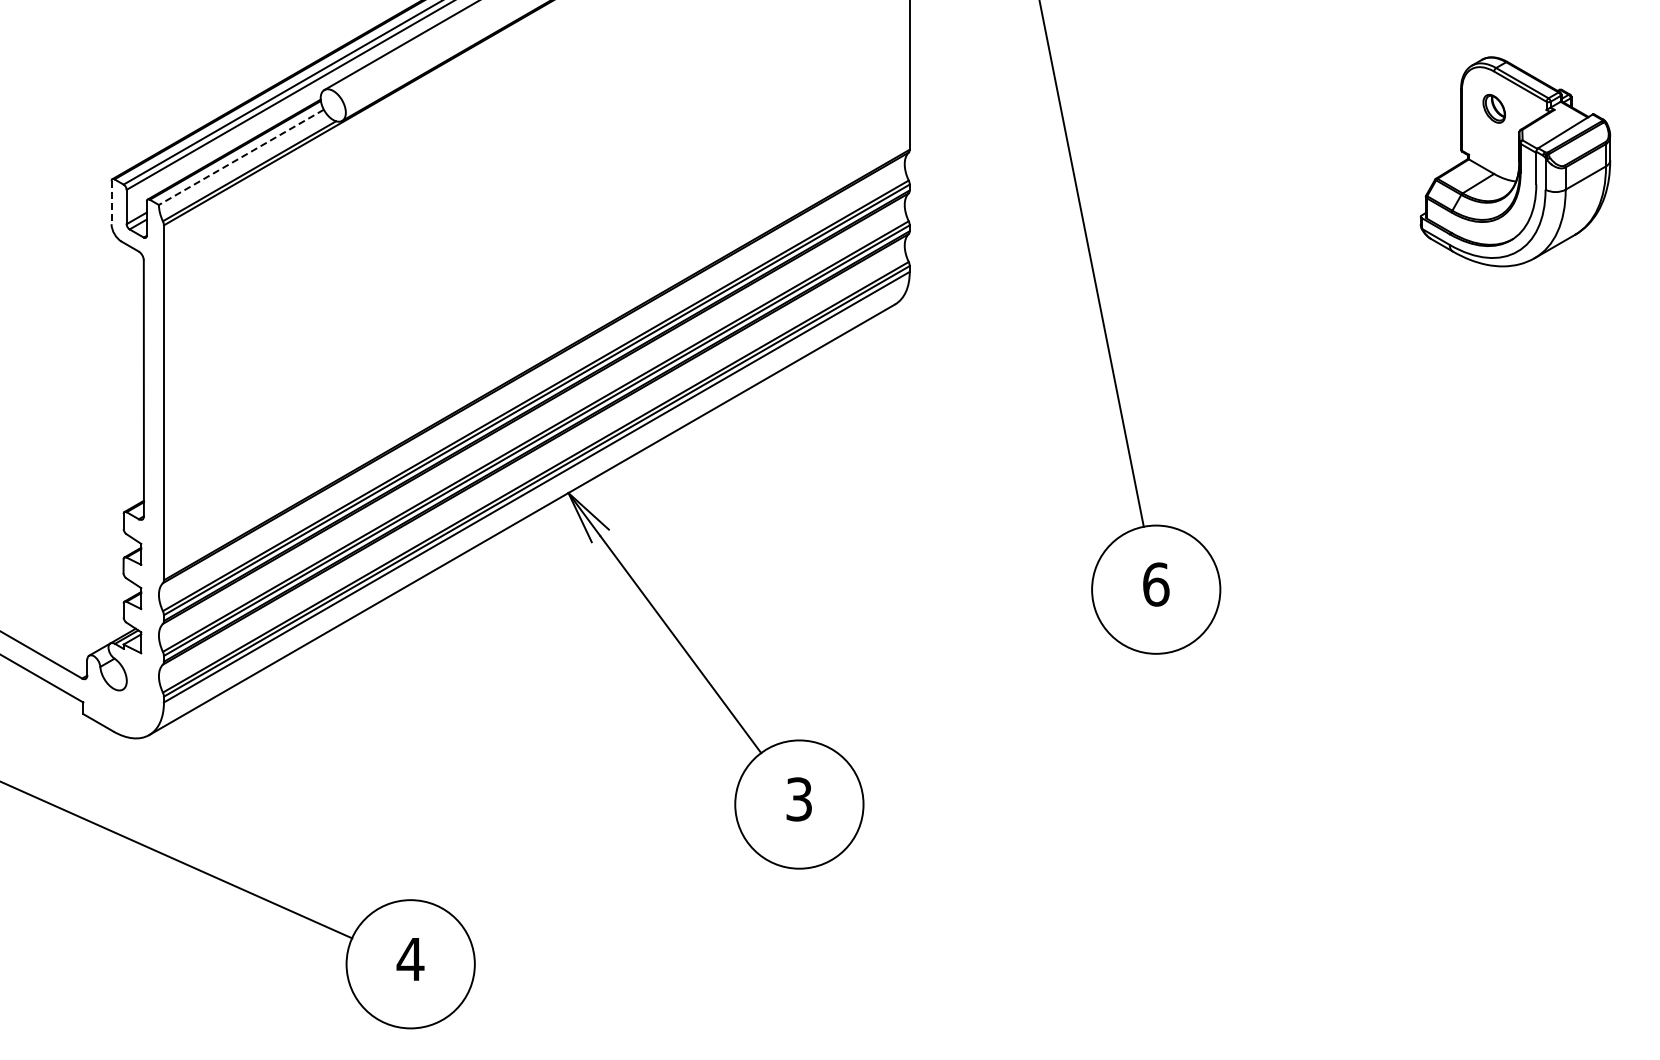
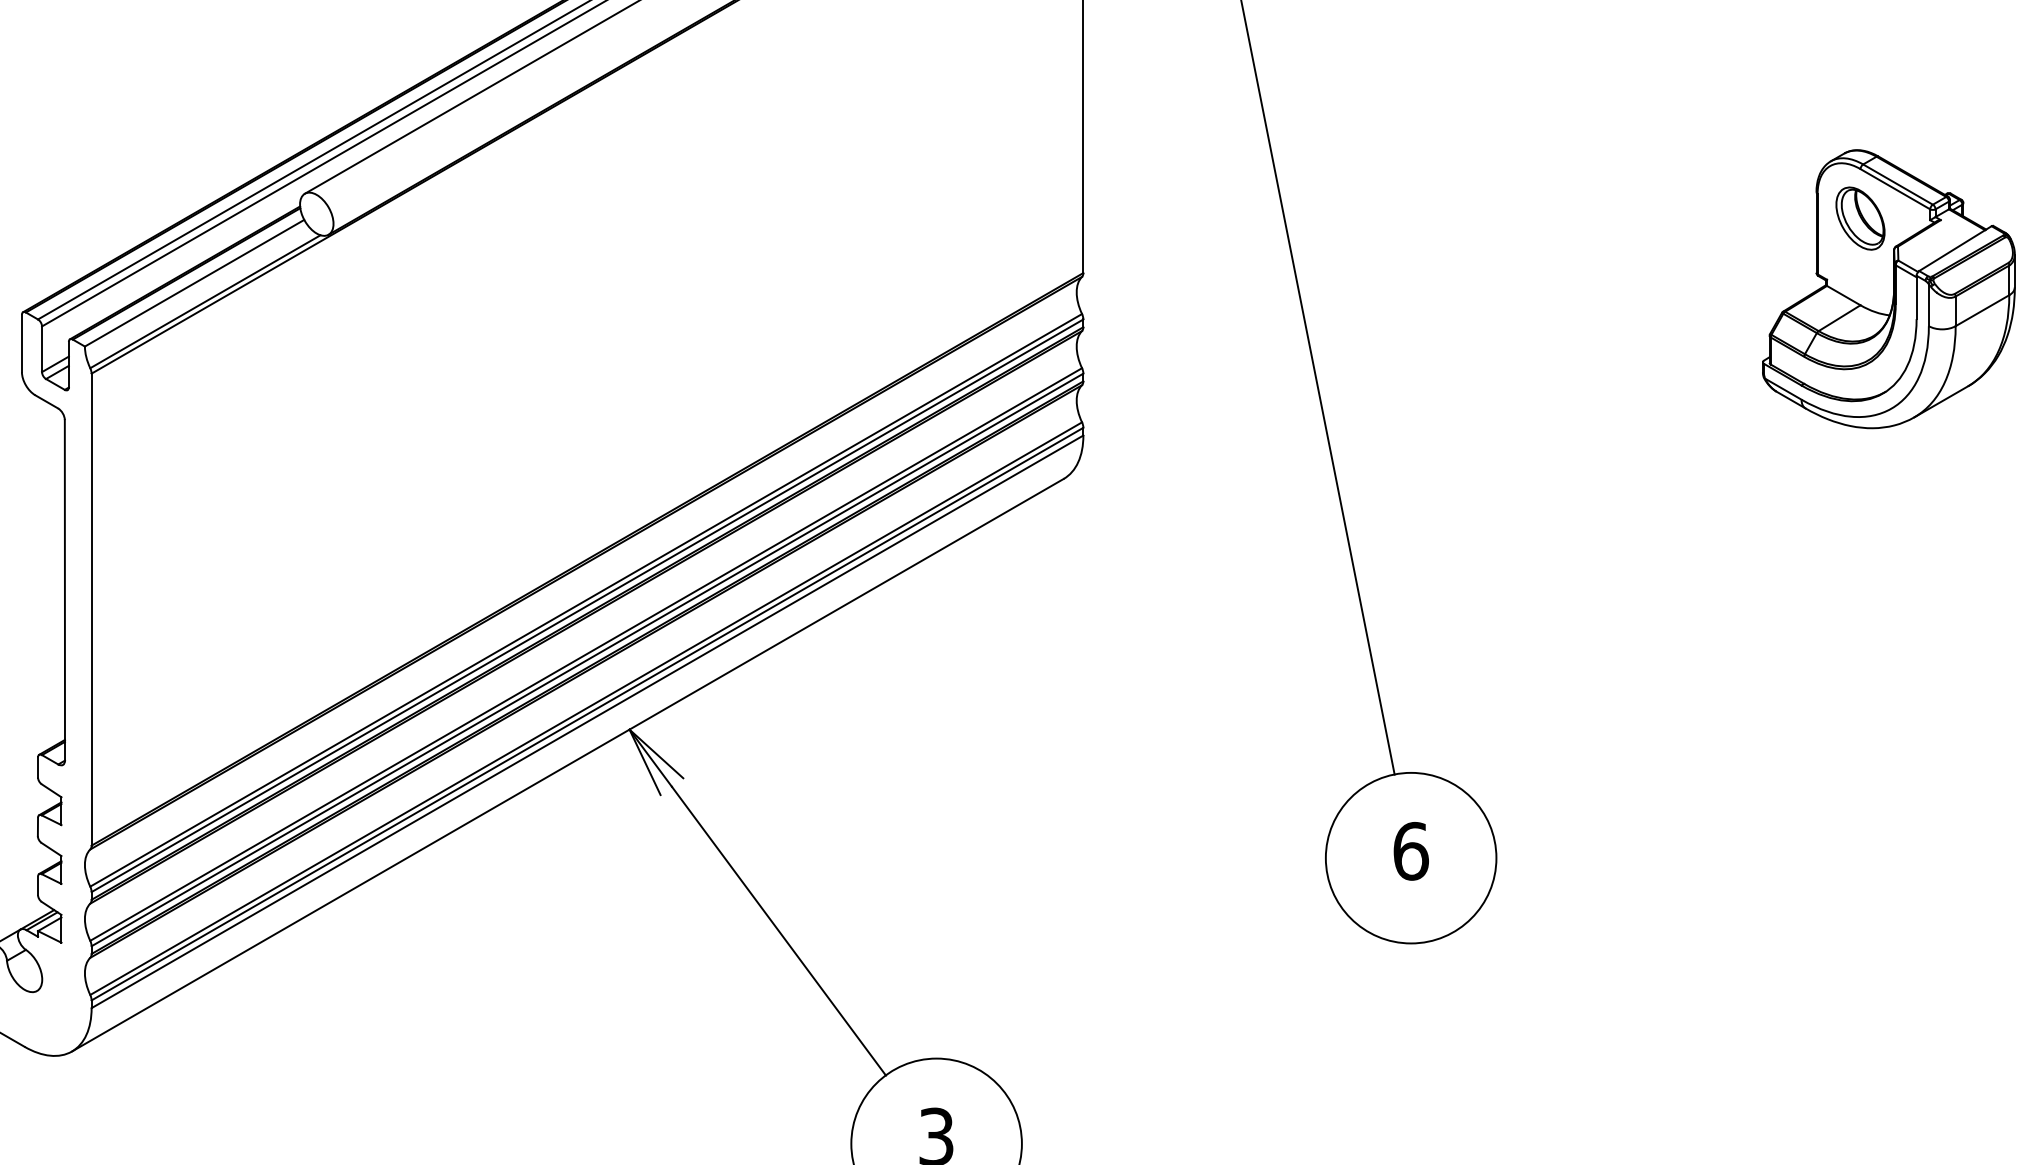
part: (1494, 108) -> (1860, 218), size x1.67
line: (240, 157) -> (193, 283), dashed -> solid
line: (111, 202) -> (21, 343), dashed -> solid

